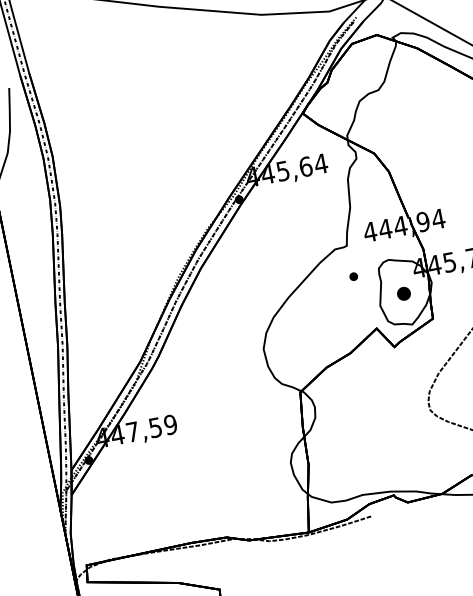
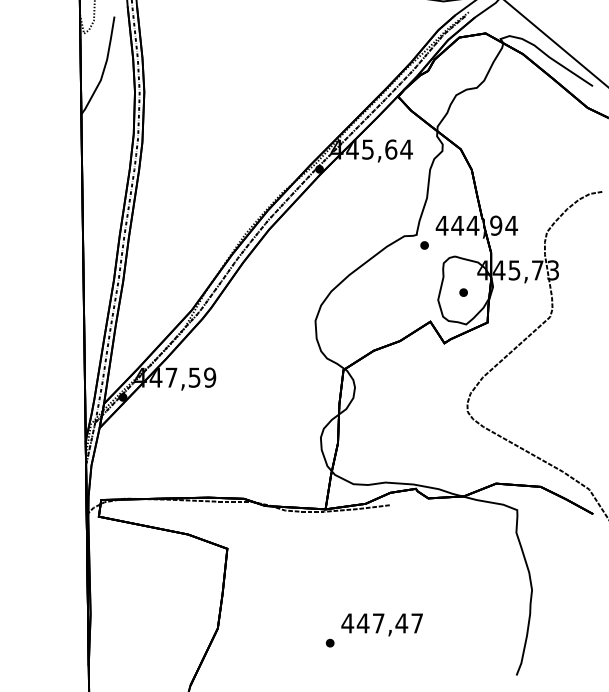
part: (353, 276) -> (424, 245), moved
part: (403, 293) -> (463, 292), size x0.62

